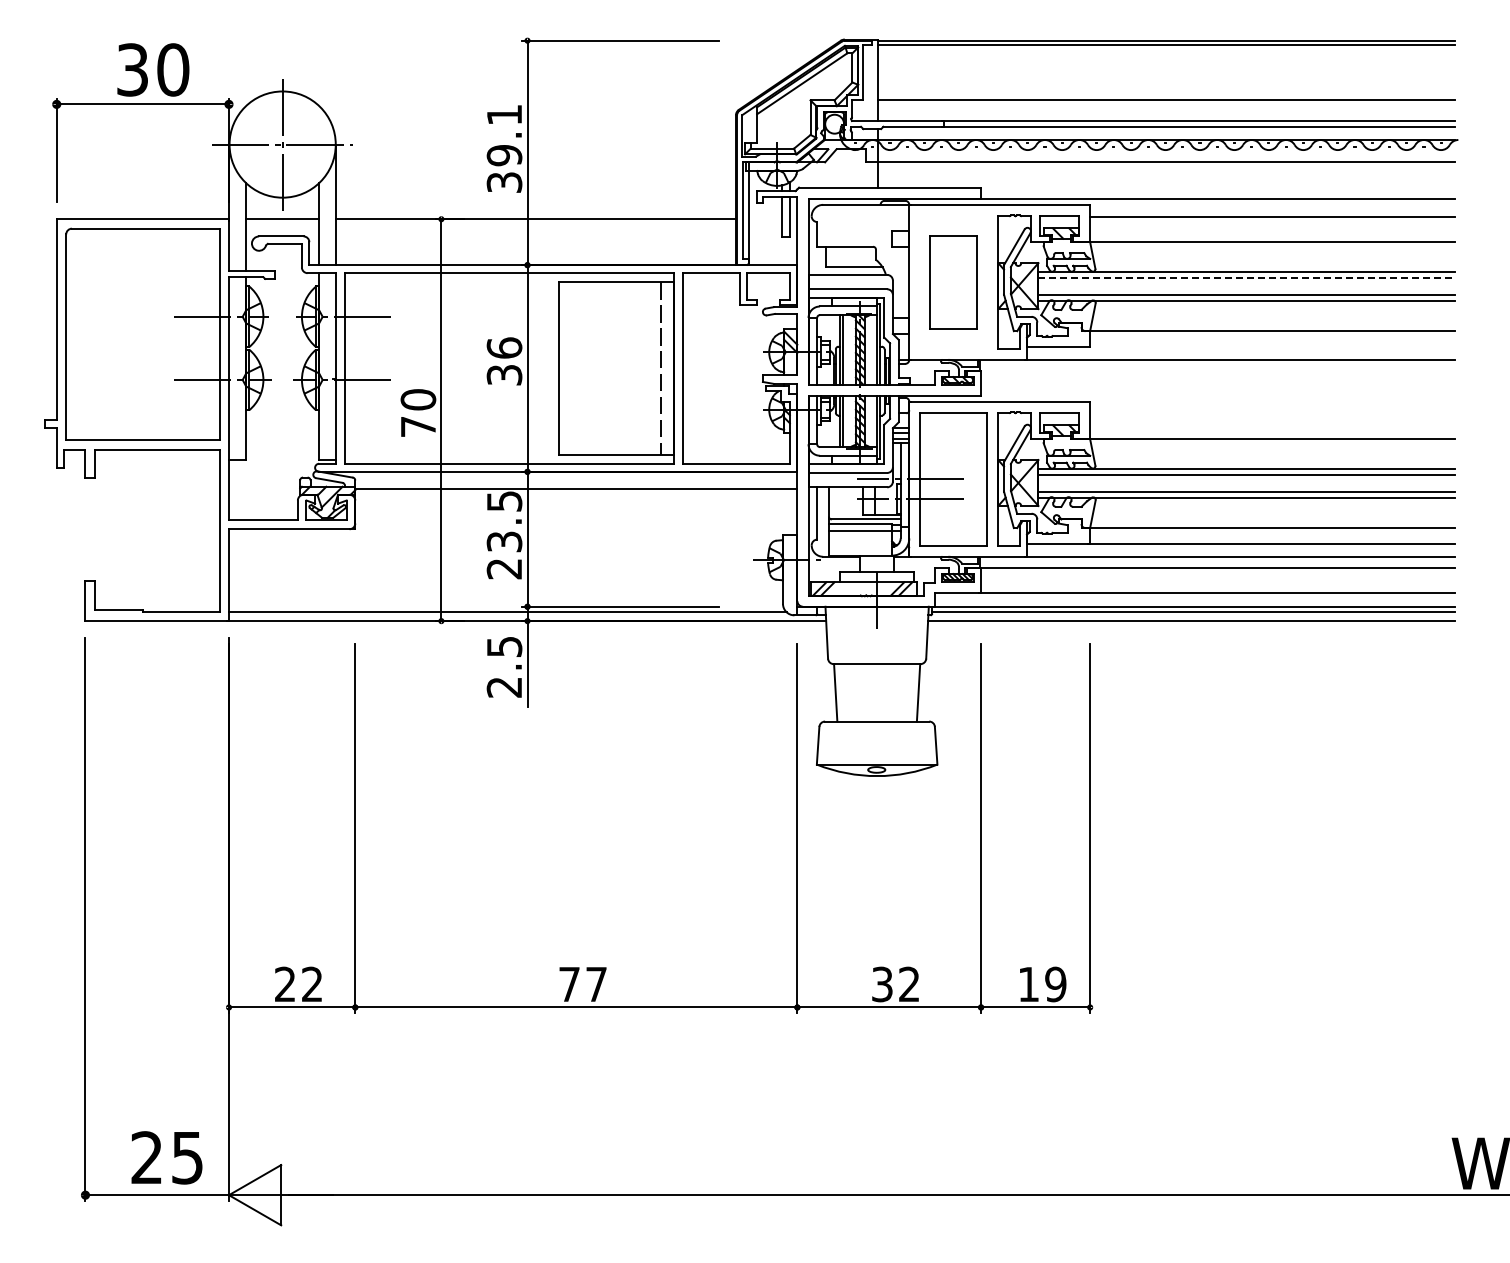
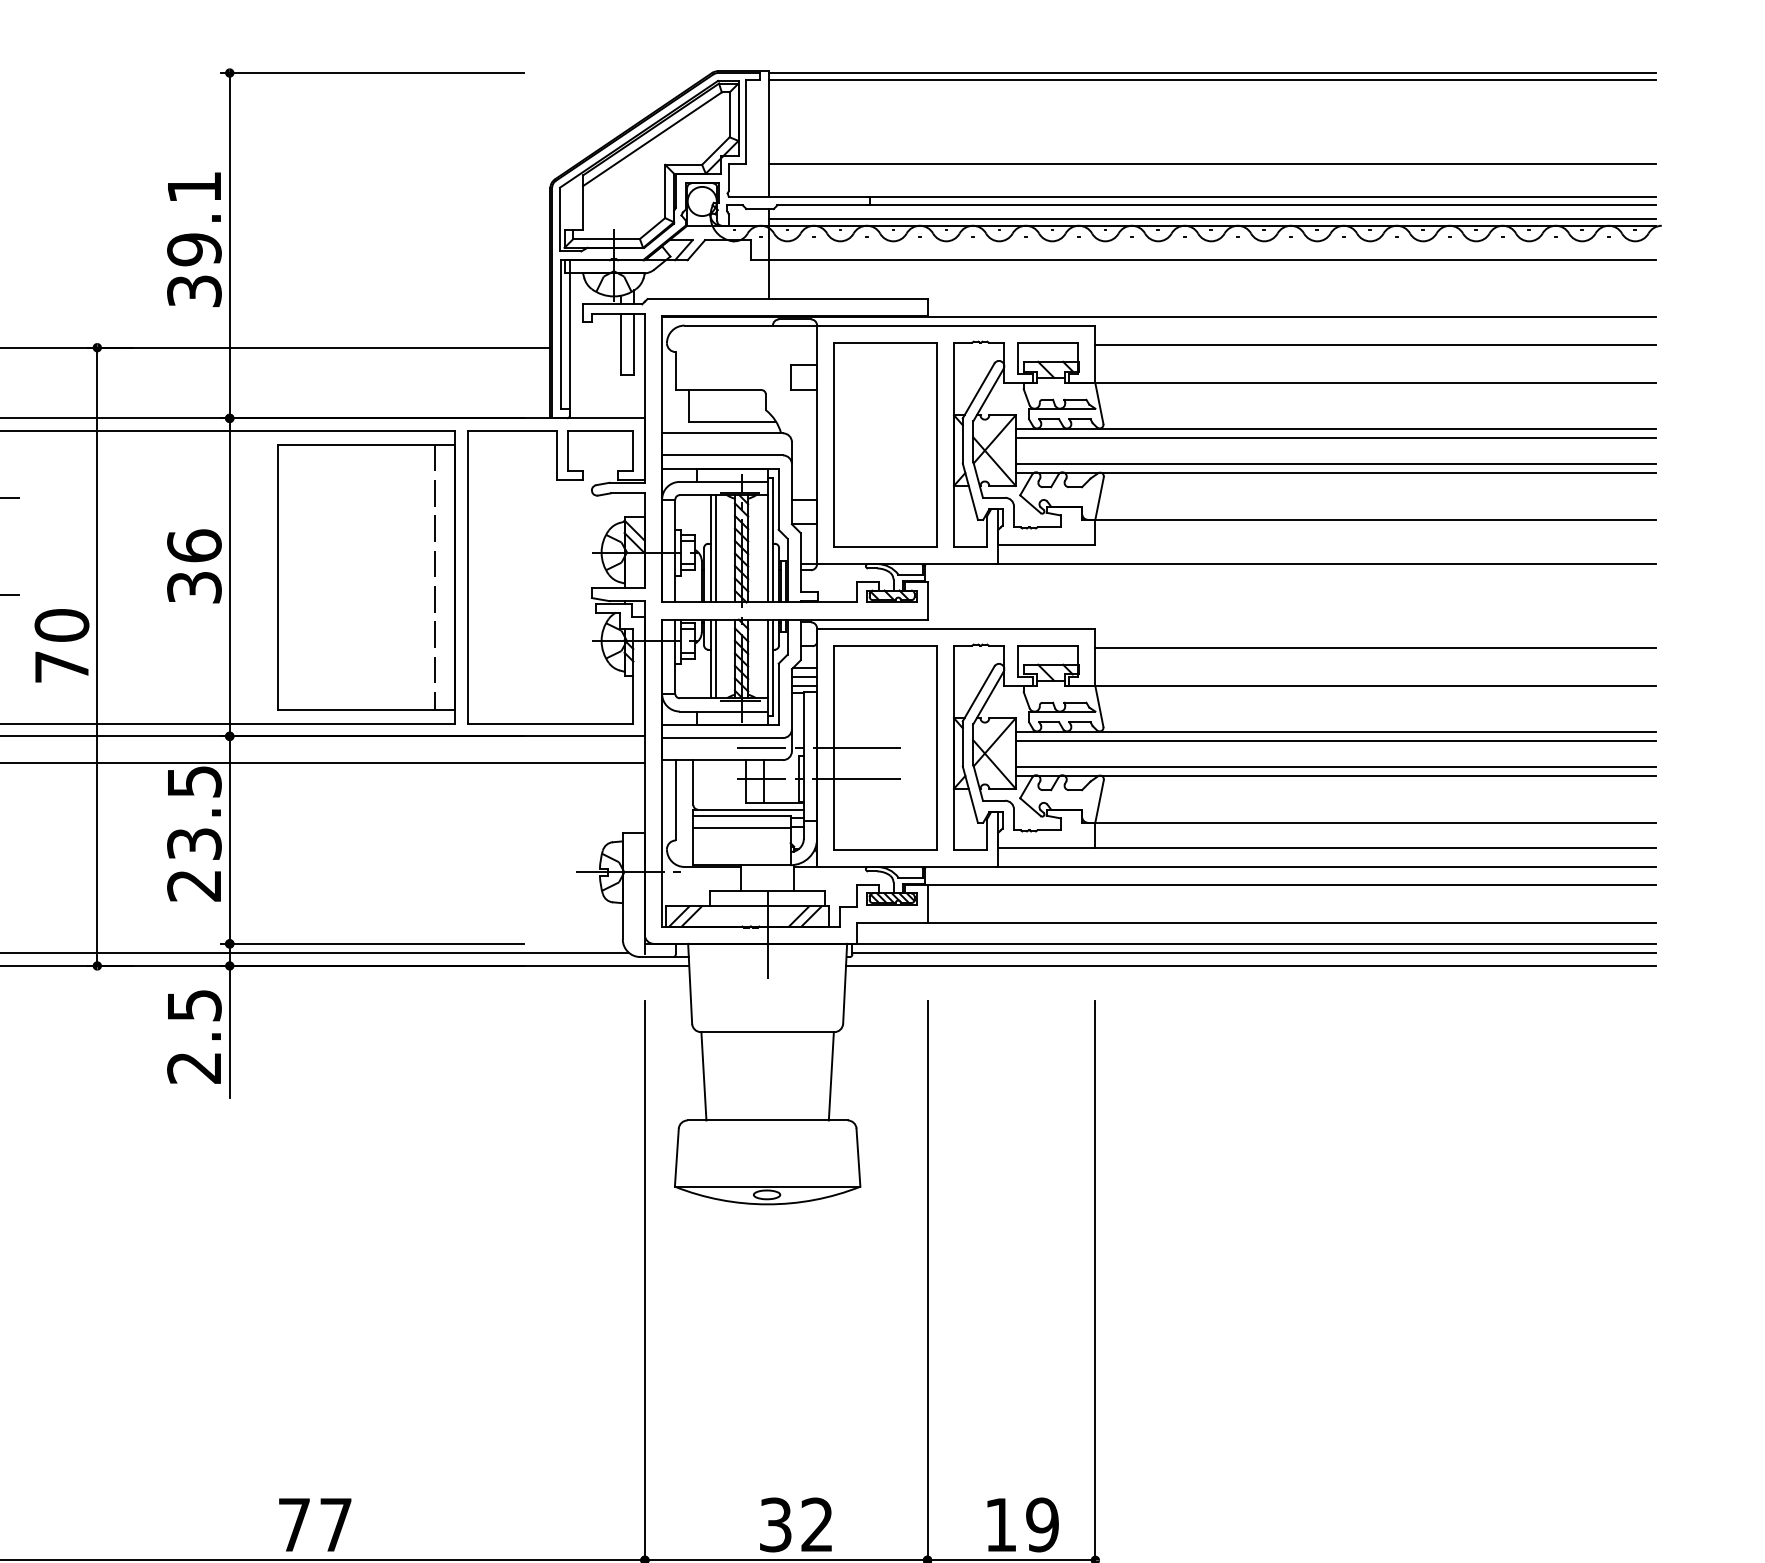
line: (1165, 135) -> (1211, 218), added
line: (1247, 277) -> (1337, 437), dashed -> solid
part: (953, 282) -> (885, 445), size x1.43
line: (1272, 414) -> (1375, 648), added

